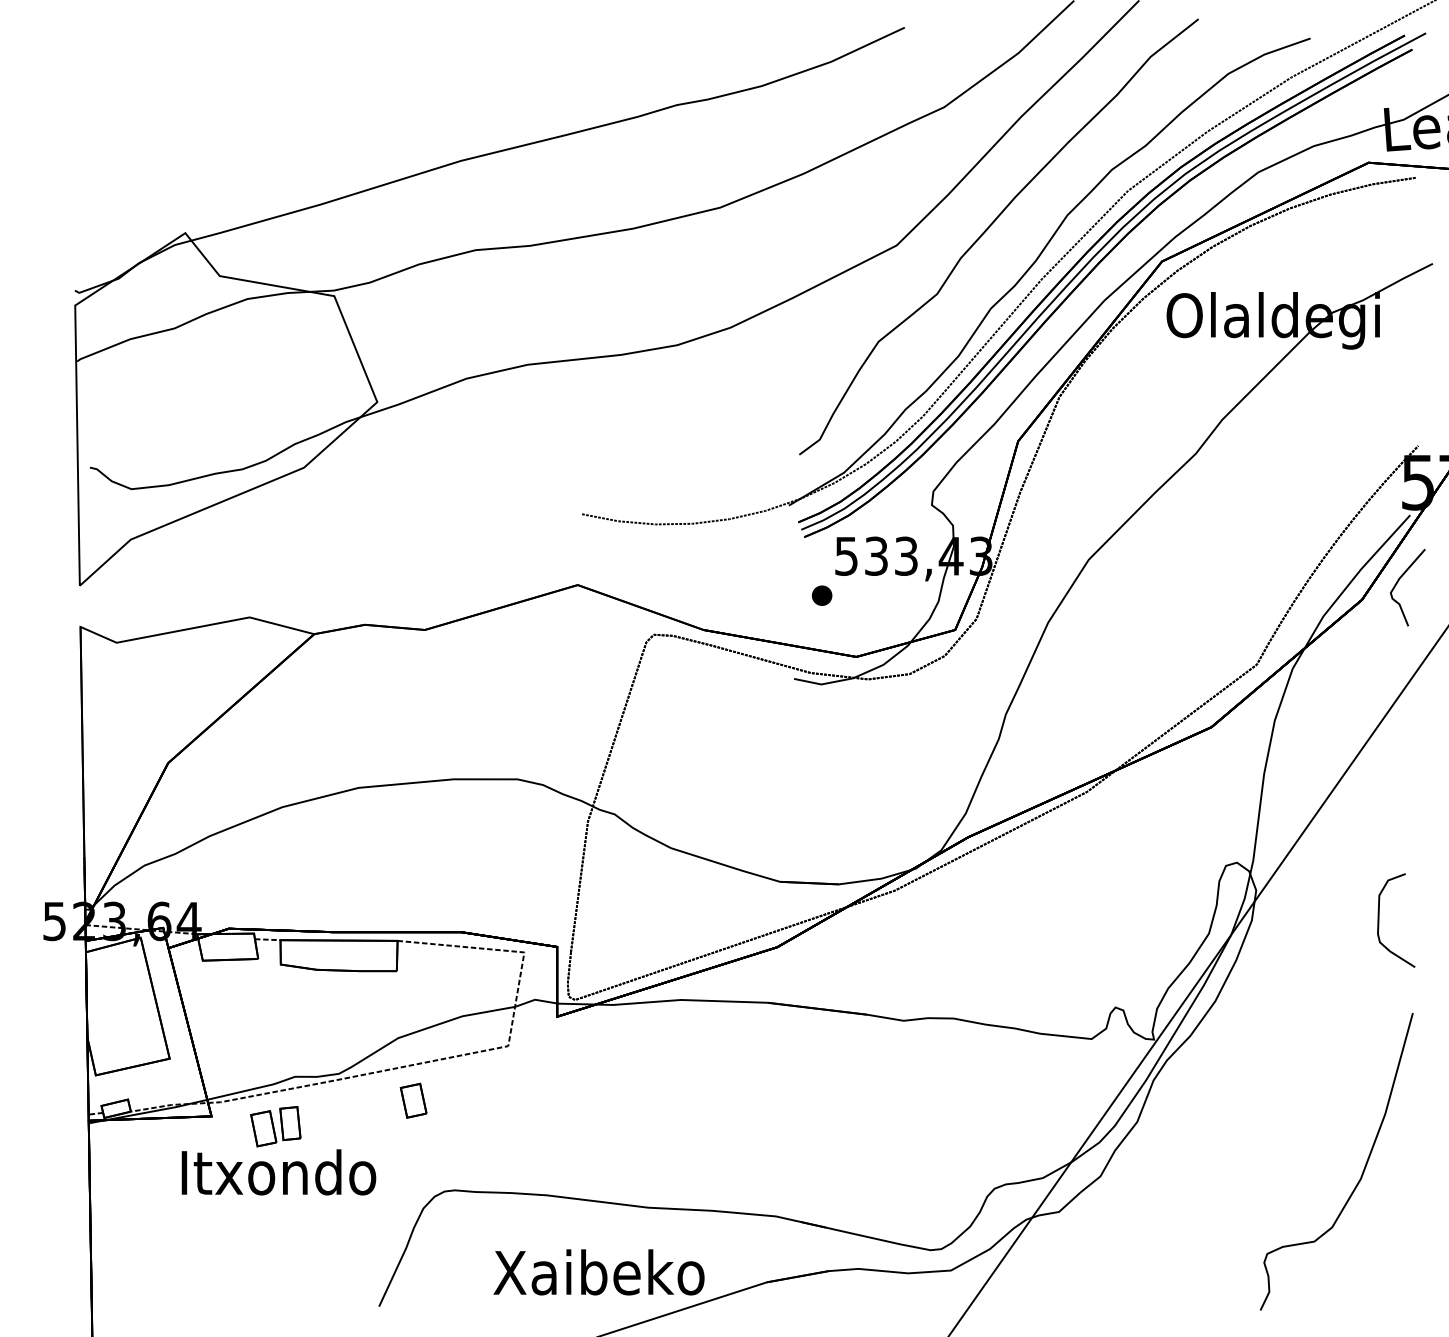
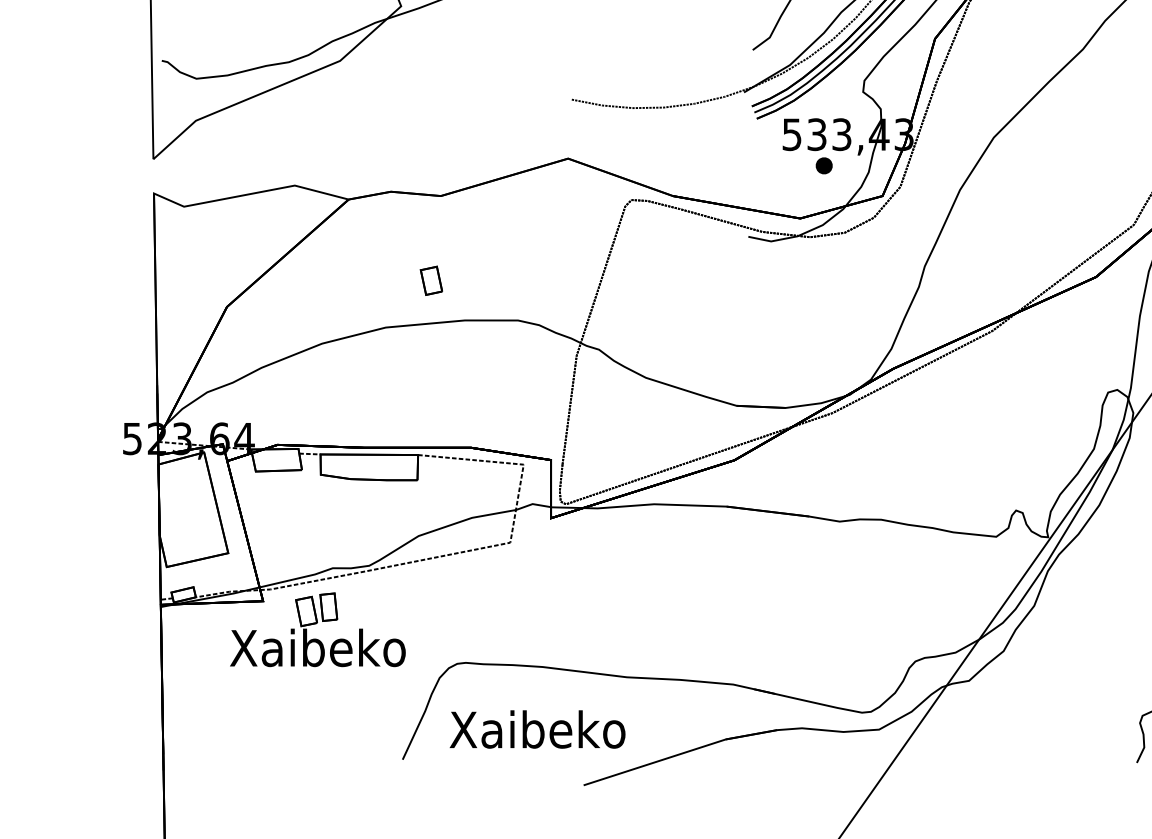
part: (822, 595) -> (824, 165), moved
part: (413, 1100) -> (431, 280), moved
text: (276, 1172) -> (317, 647), Itxondo -> Xaibeko
text: (598, 1272) -> (537, 729), moved

